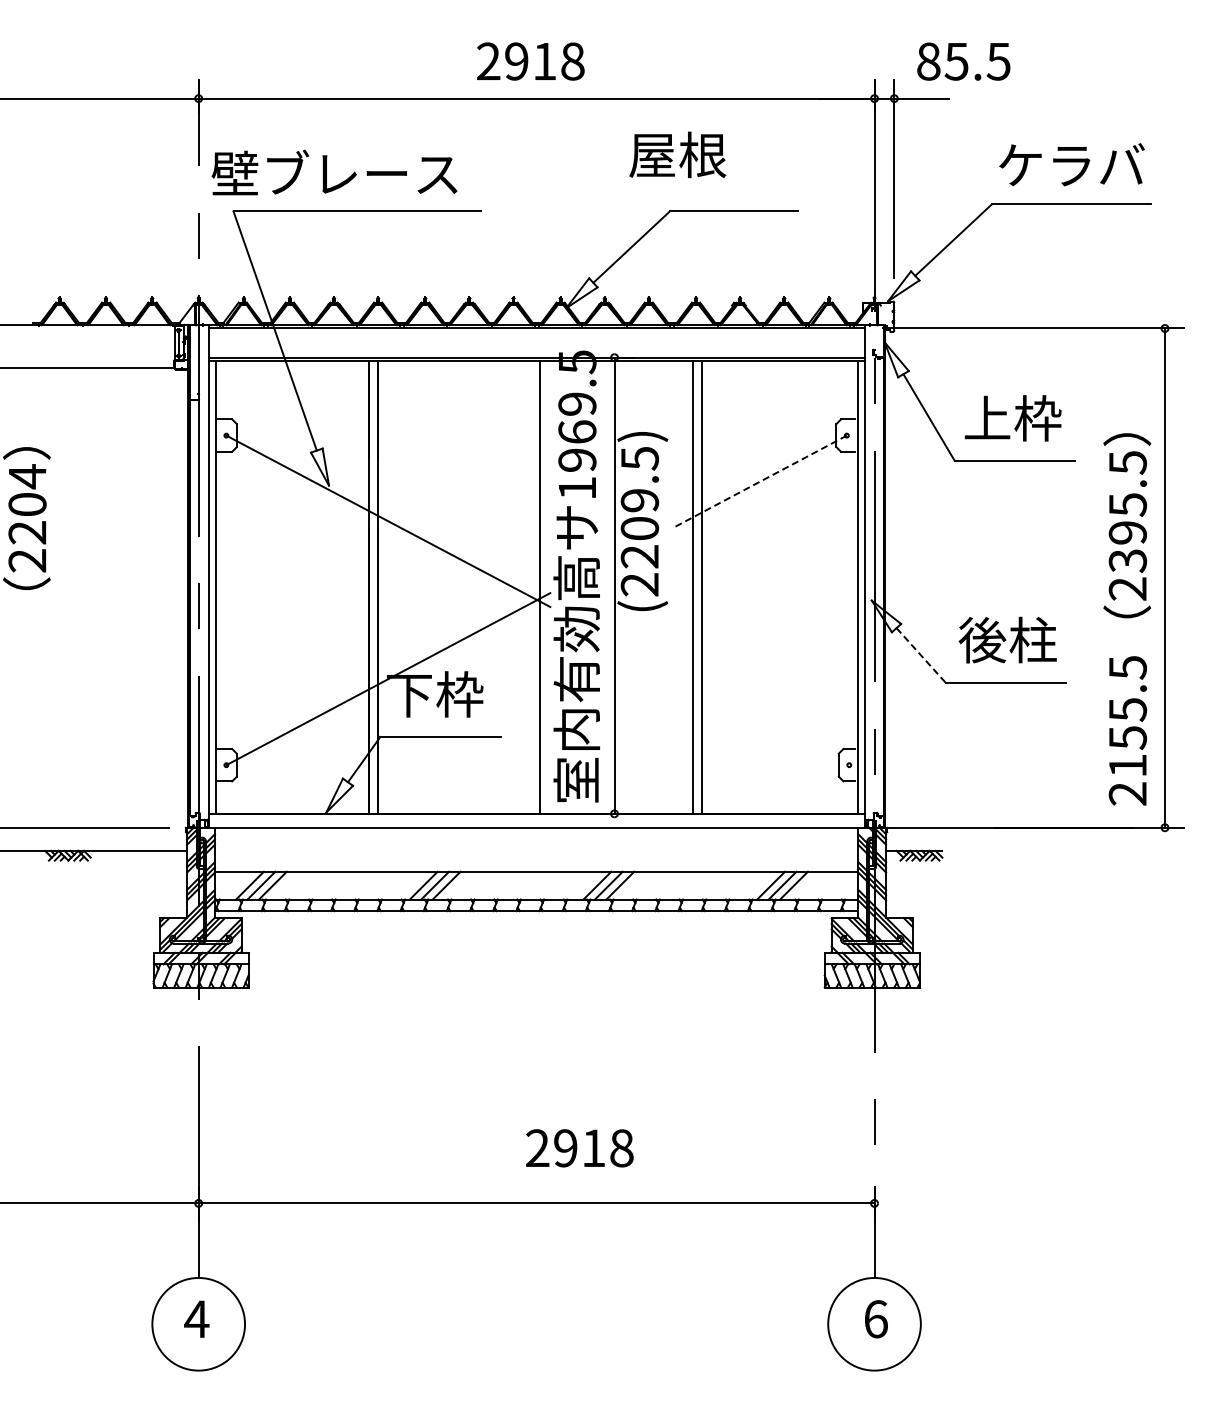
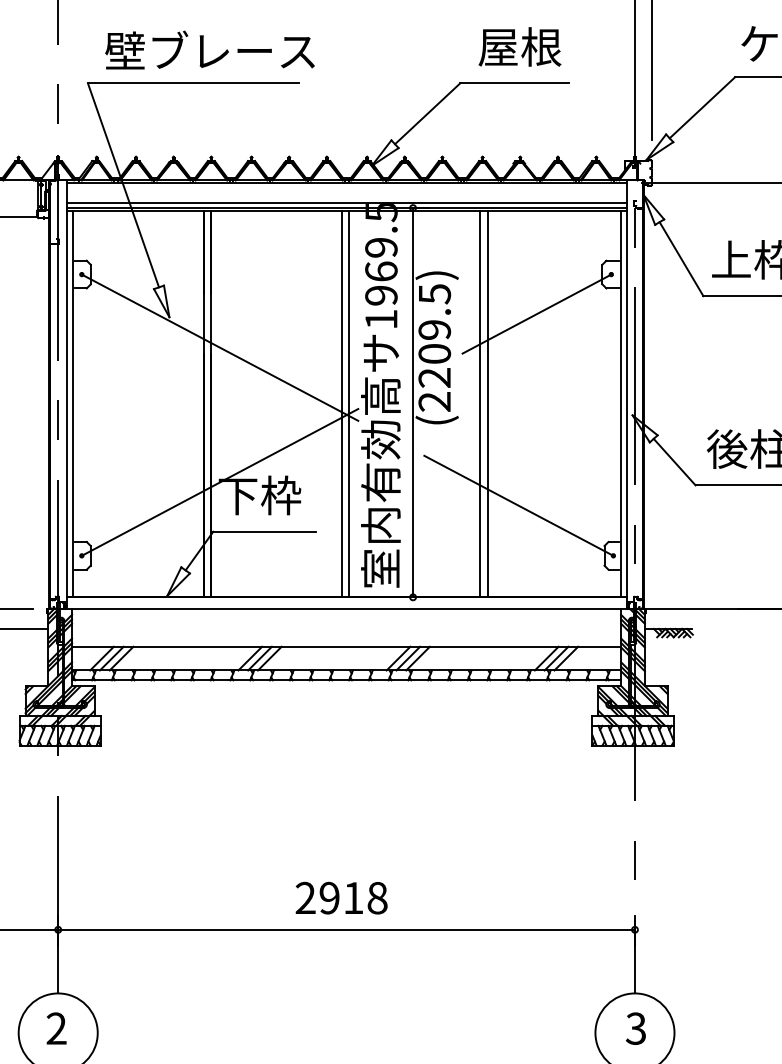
text: (677, 154) -> (519, 46), moved
text: (334, 172) -> (209, 50), moved
line: (536, 351) -> (346, 202), added
line: (759, 481) -> (536, 313), dashed -> solid
line: (531, 587) -> (342, 404), added
line: (921, 655) -> (675, 462), dashed -> solid
line: (738, 706) -> (518, 505), added
text: (579, 1148) -> (341, 898), moved
text: (196, 1318) -> (56, 1028), 4 -> 2
text: (875, 1319) -> (635, 1028), 6 -> 3

